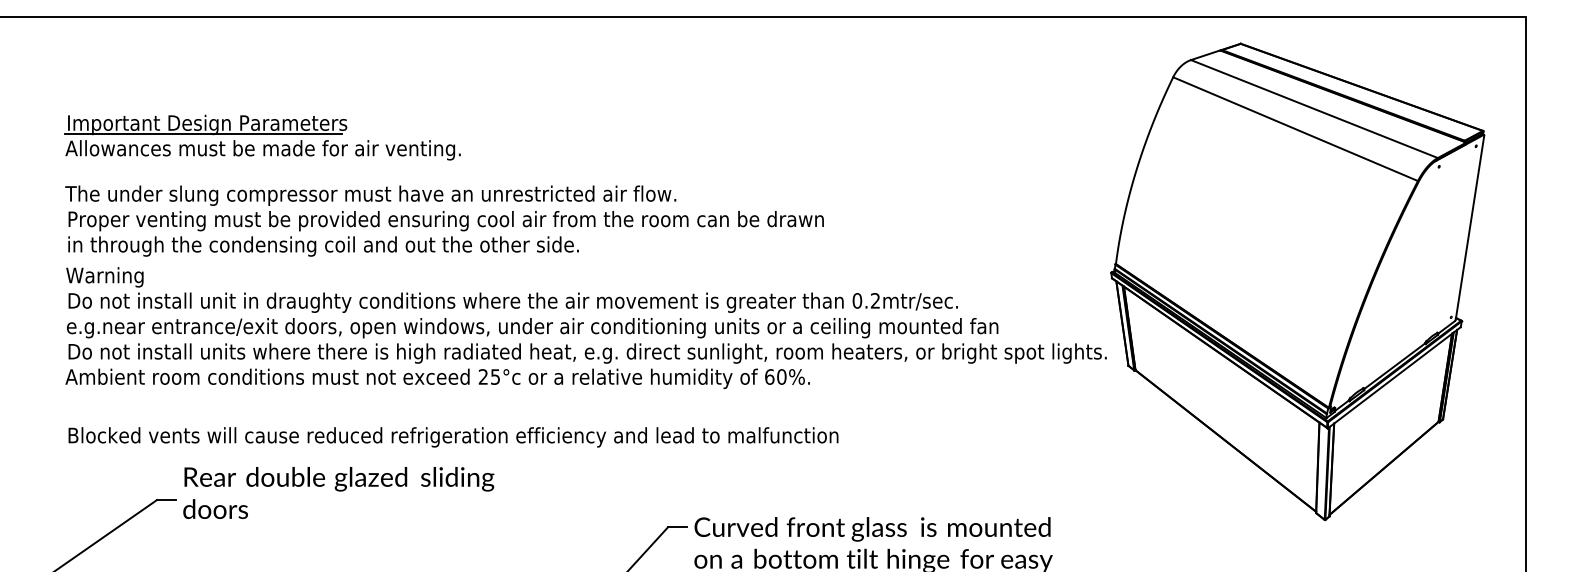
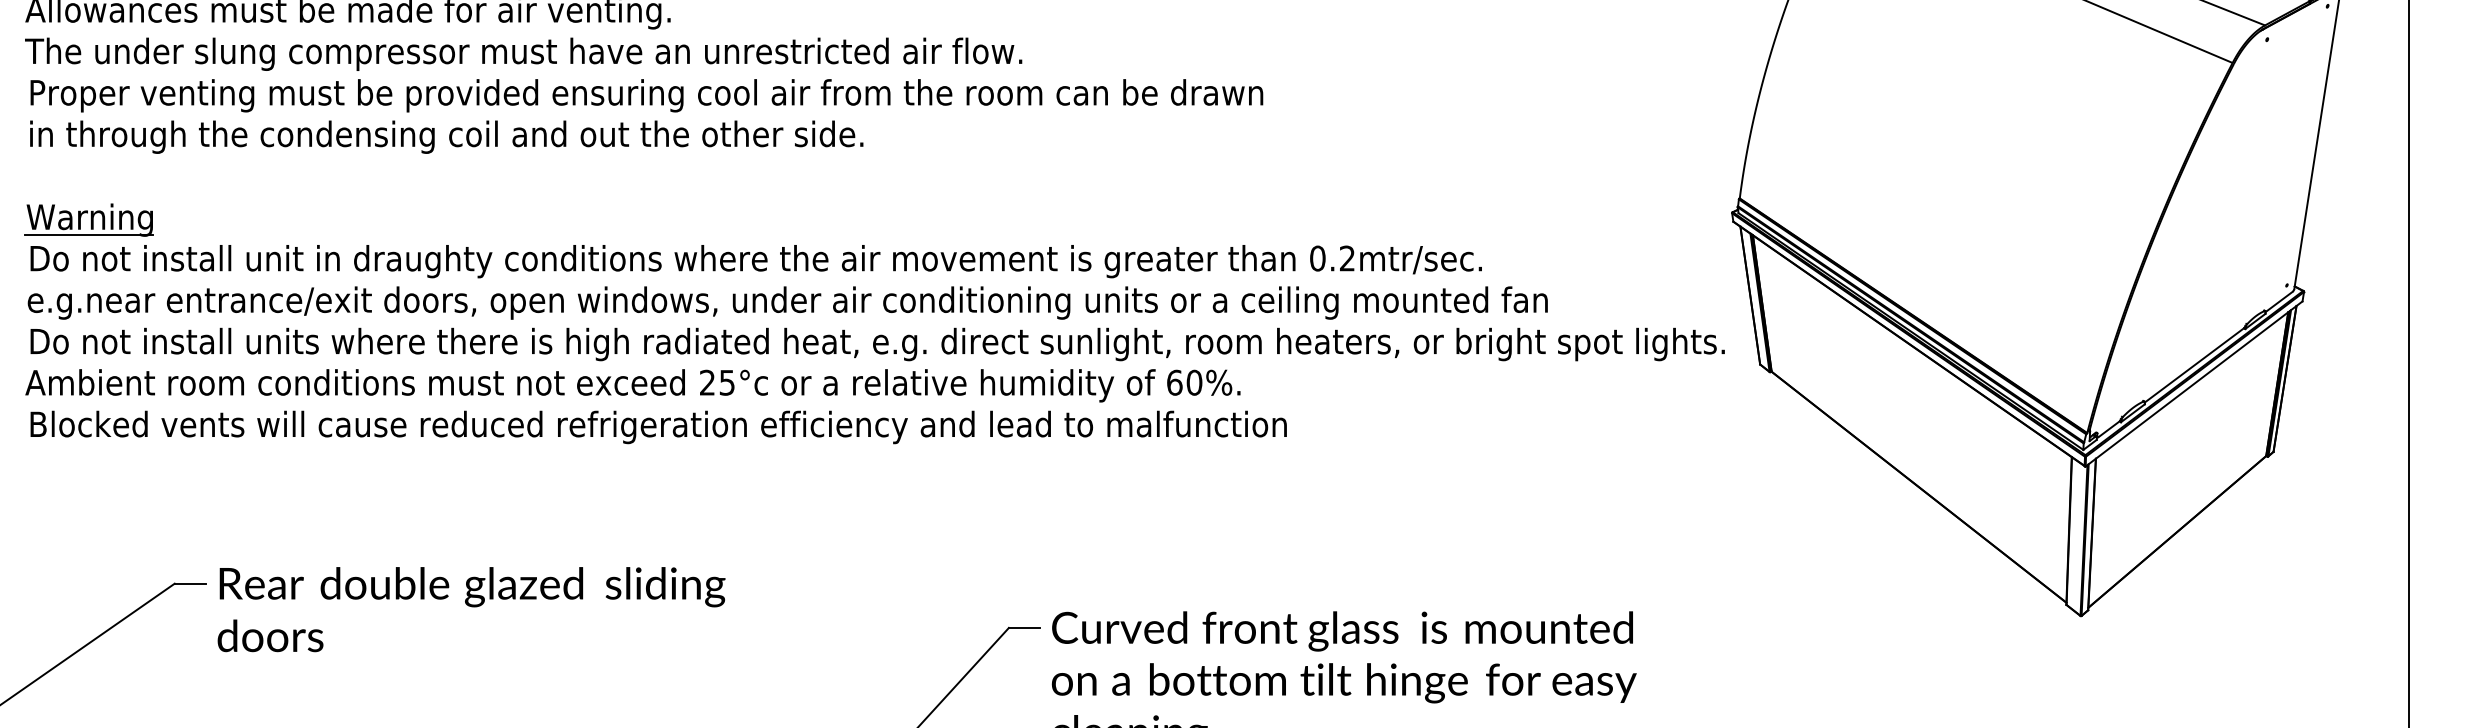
text: (444, 220) -> (644, 94), moved
line: (104, 286) -> (89, 235), added
text: (453, 437) -> (658, 427), moved
text: (338, 492) -> (471, 608), moved

